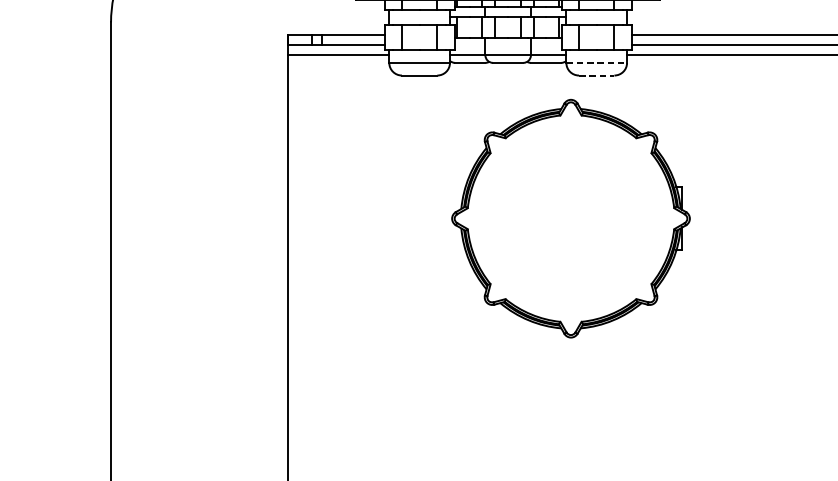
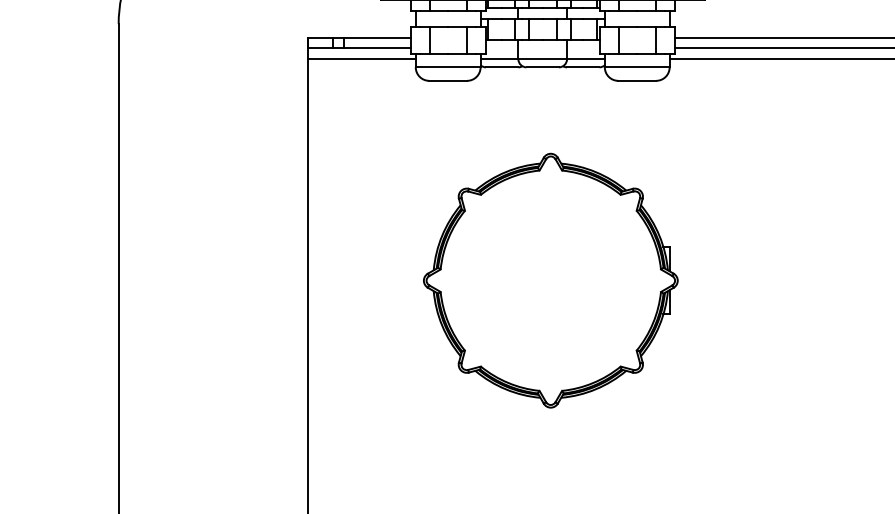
line: (596, 63) -> (637, 67), dashed -> solid
line: (596, 75) -> (637, 80), dashed -> solid
part: (570, 218) -> (550, 280), moved

